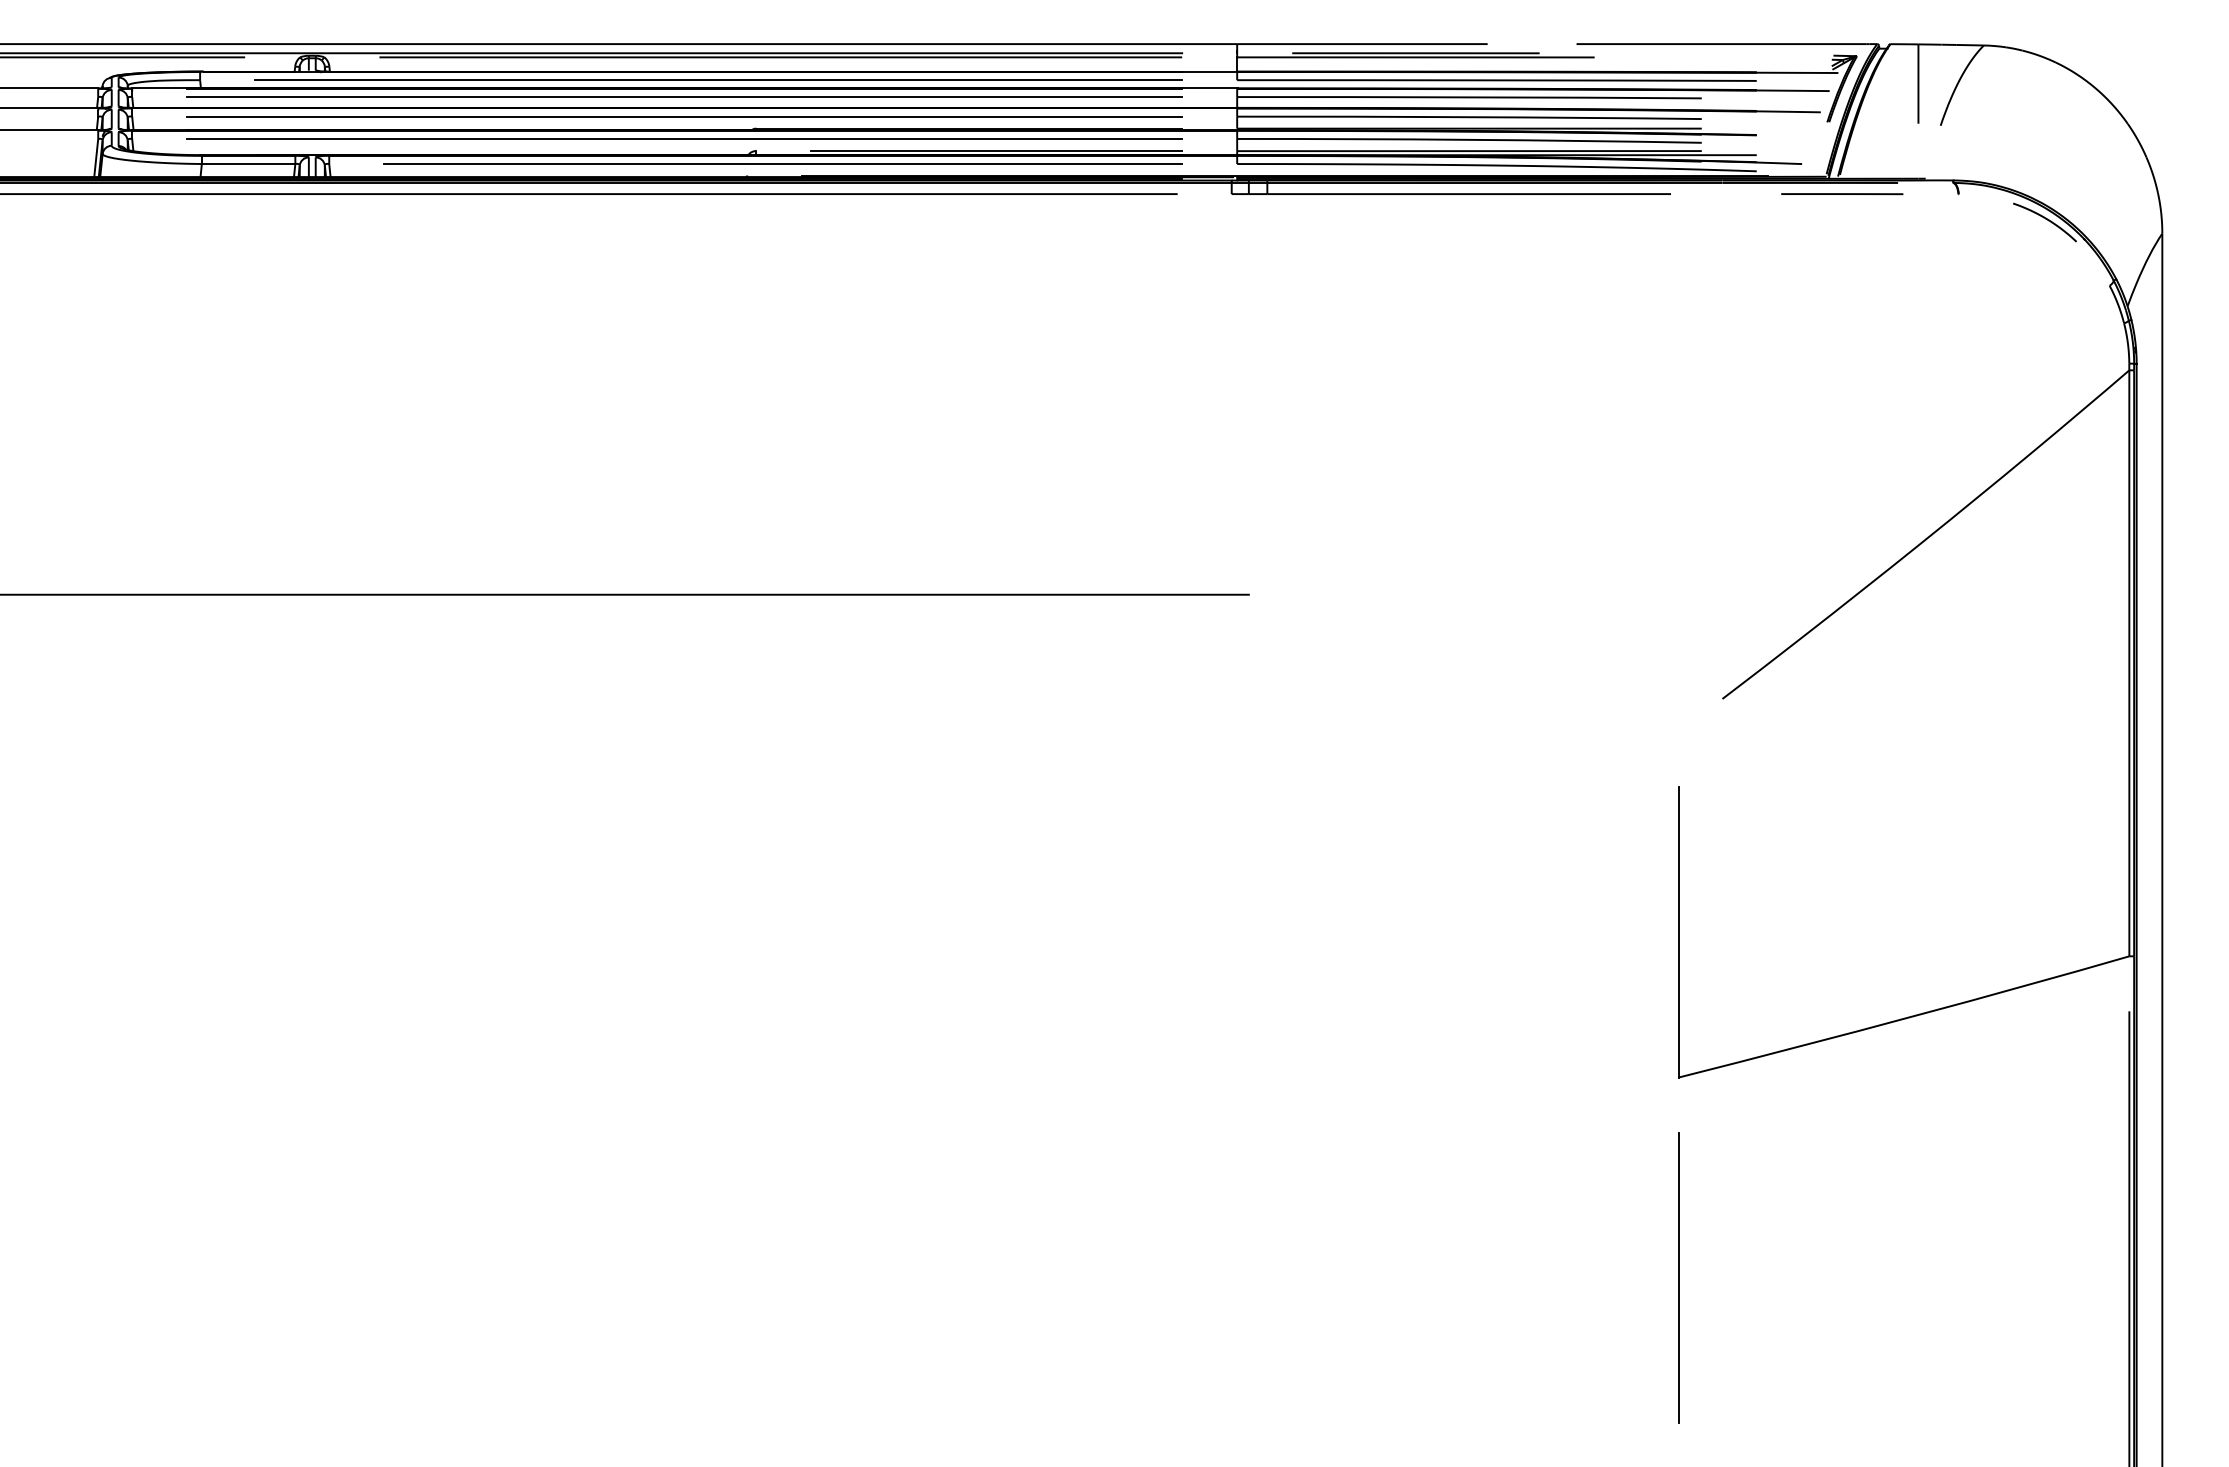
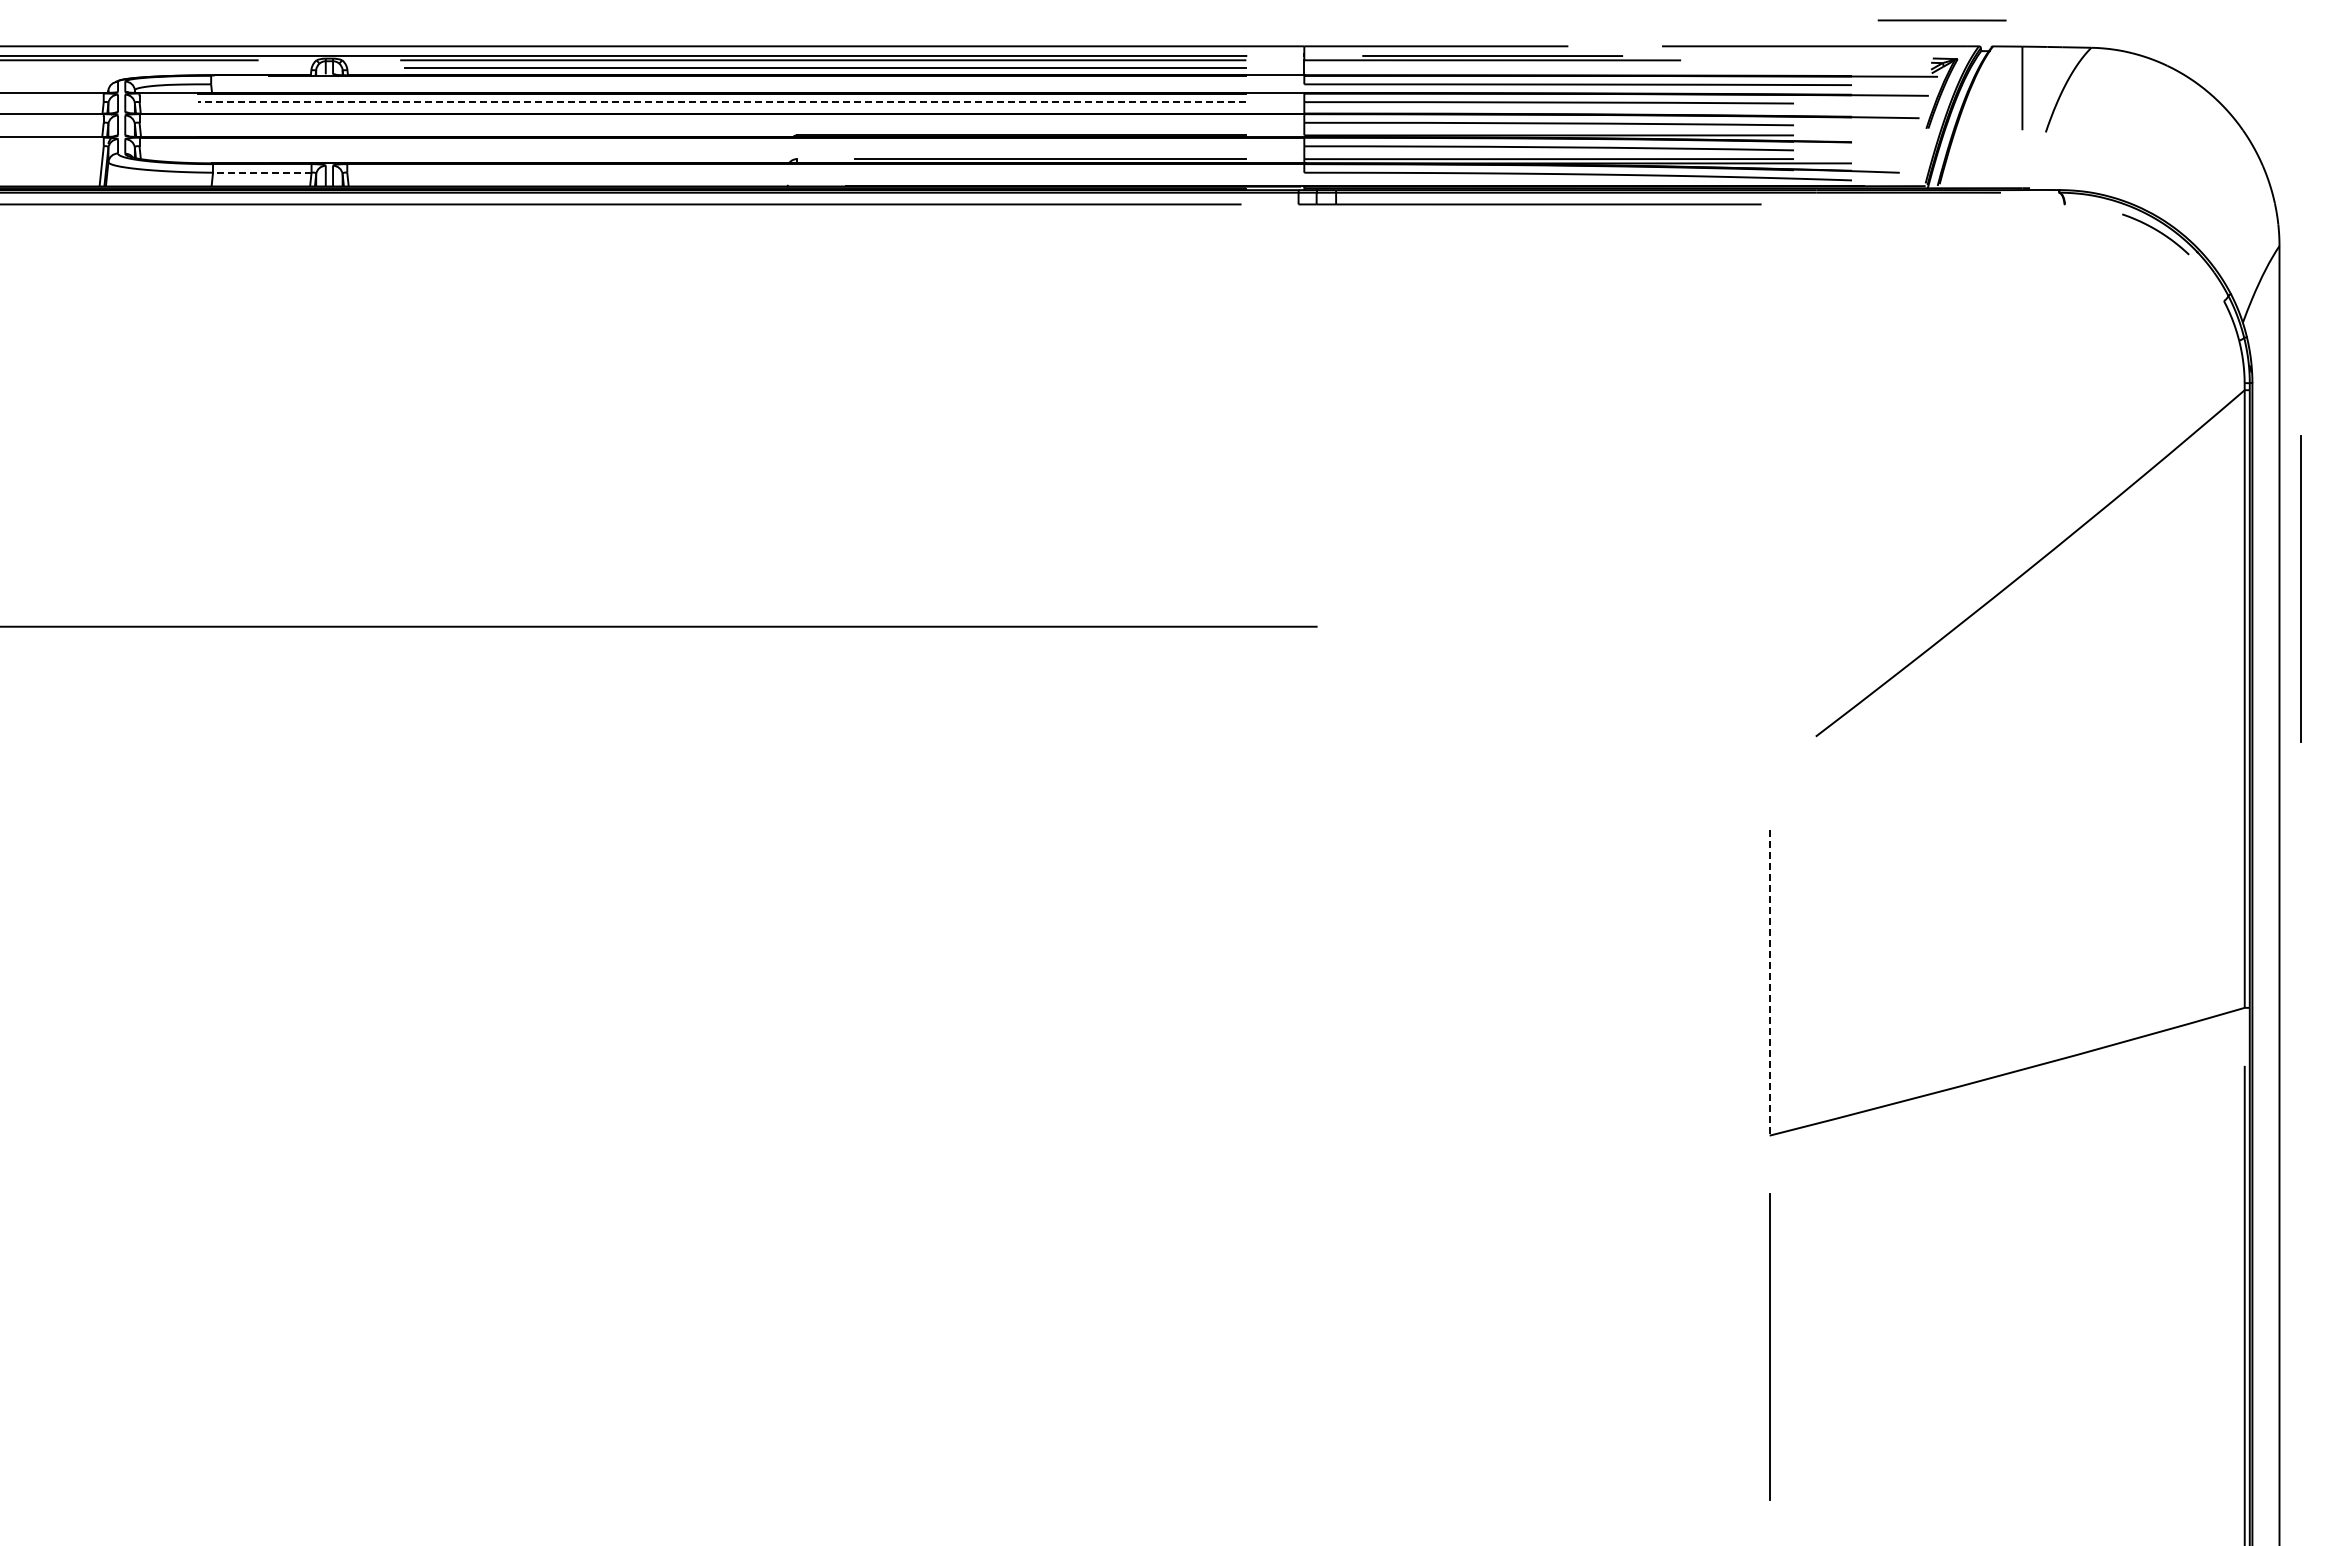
line: (718, 80) -> (757, 84), removed
line: (684, 97) -> (721, 102), solid -> dashed
line: (684, 116) -> (721, 122), removed
line: (684, 139) -> (721, 146), removed
line: (247, 163) -> (261, 172), solid -> dashed
line: (782, 163) -> (825, 67), moved
line: (1841, 194) -> (1941, 20), moved
line: (2182, 558) -> (2300, 588), added
line: (1678, 933) -> (1769, 983), solid -> dashed

